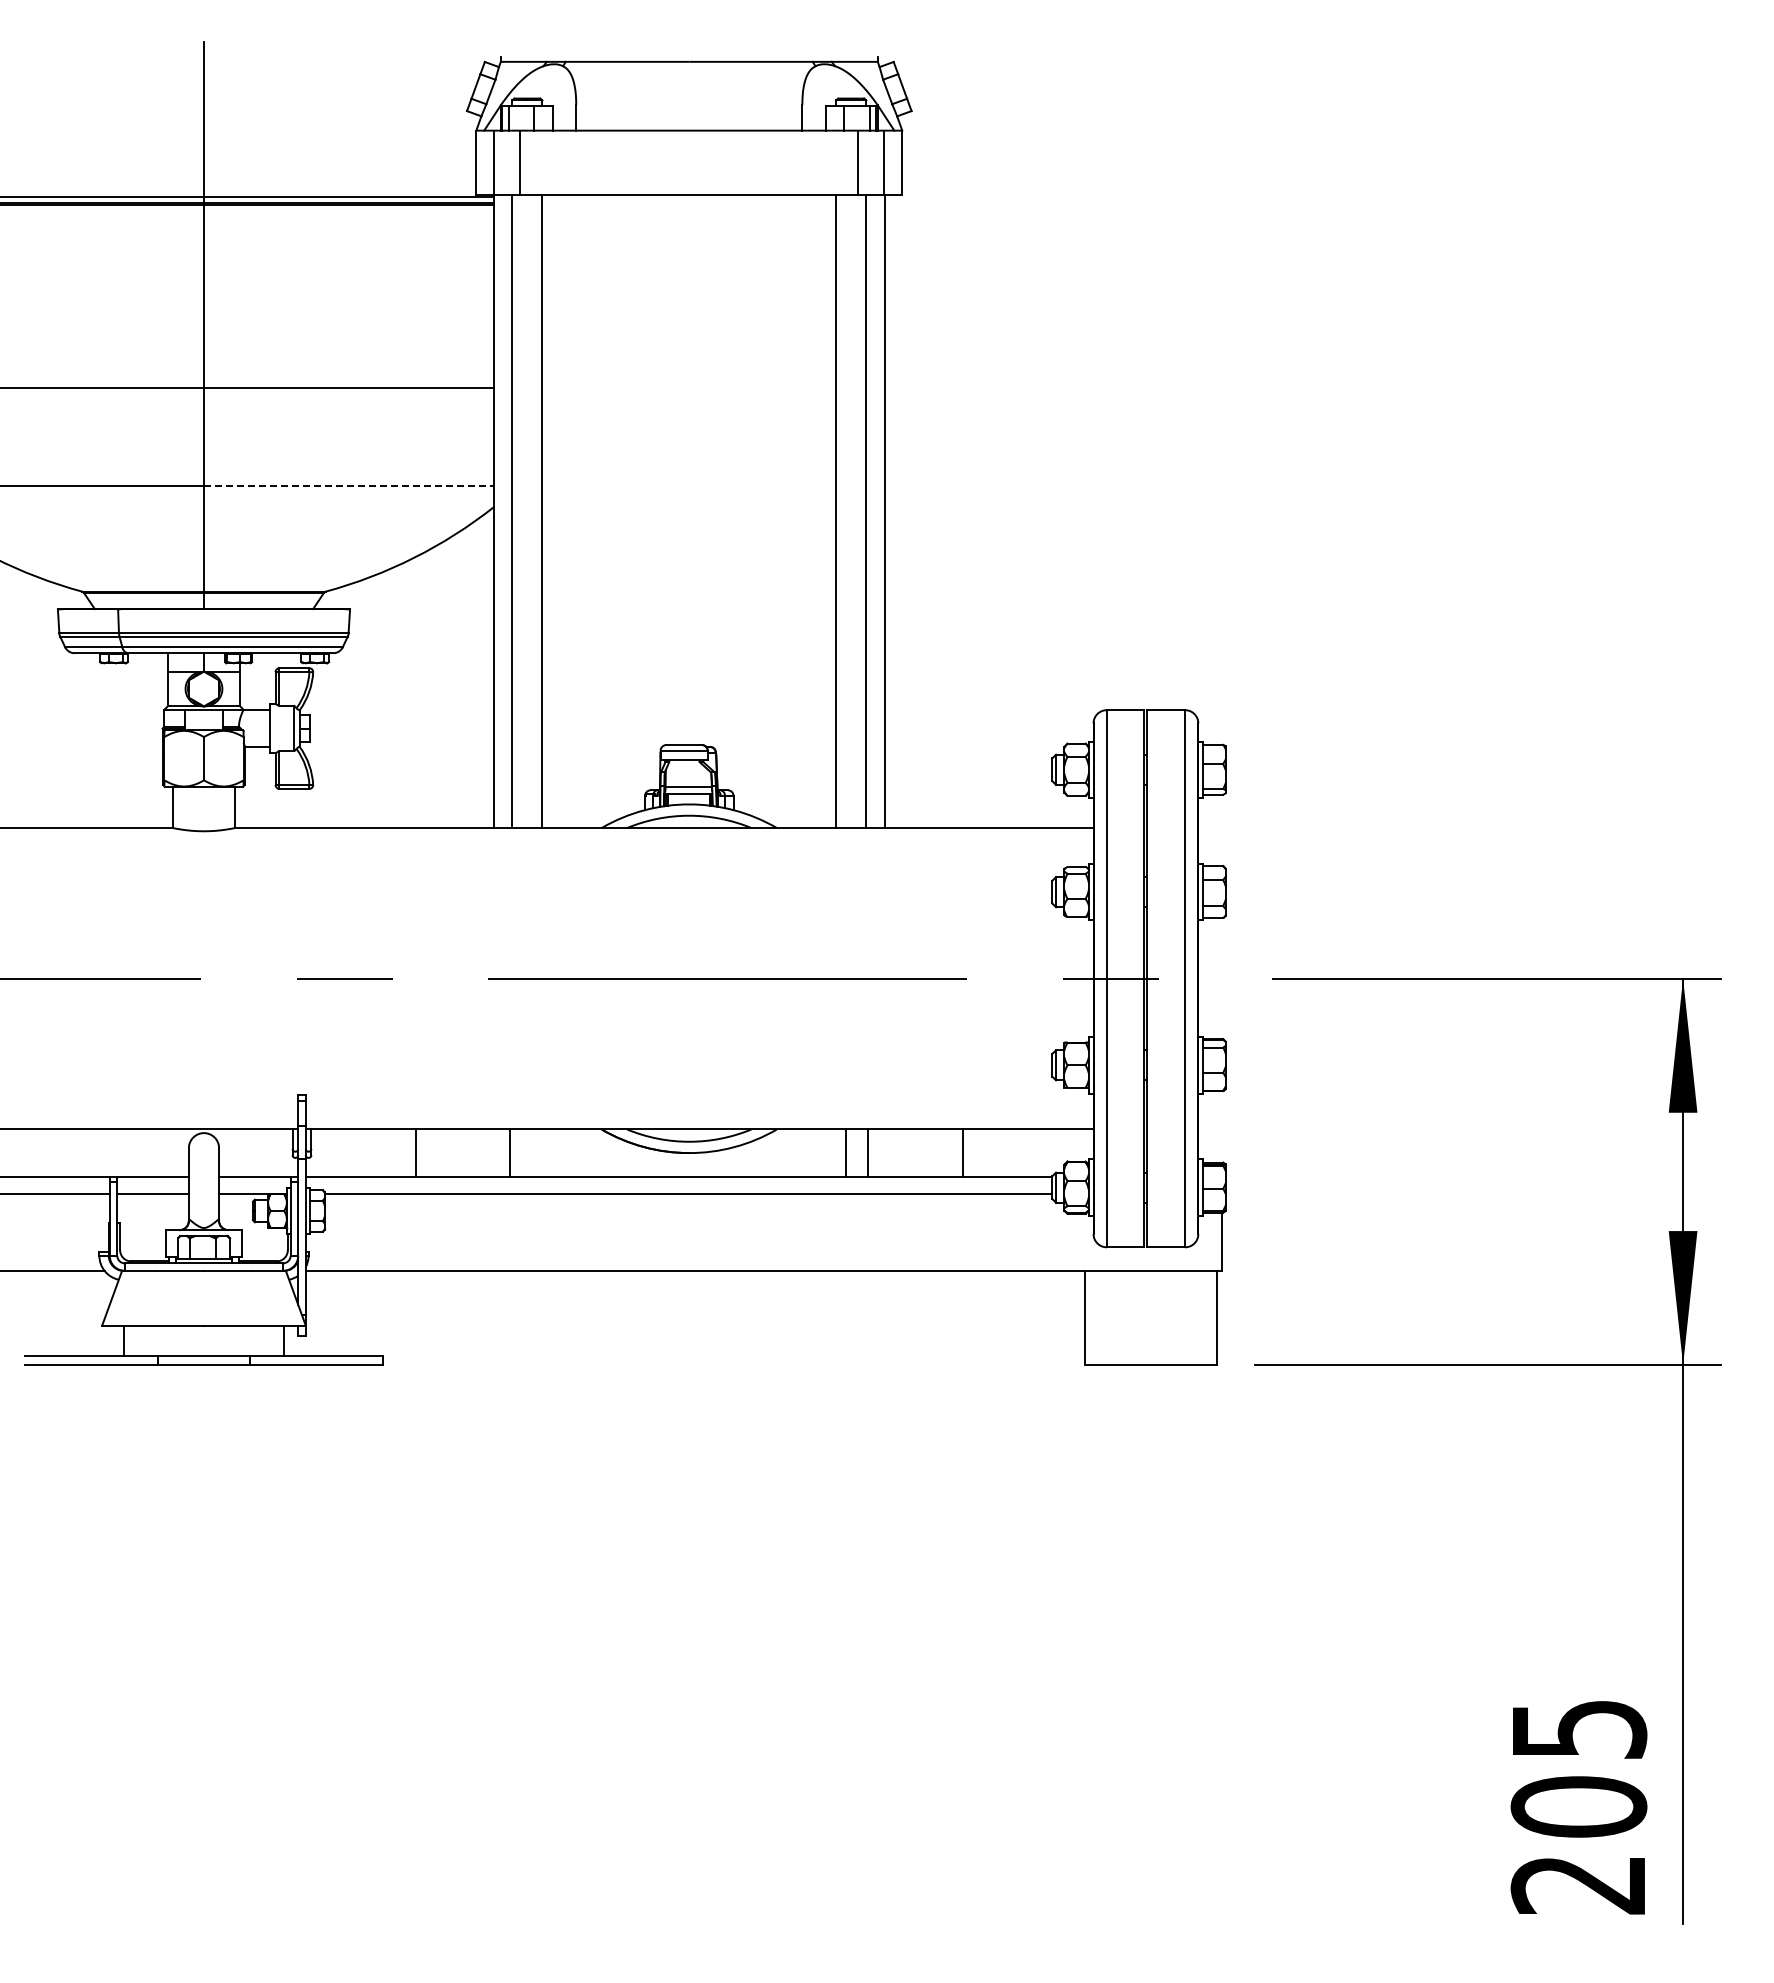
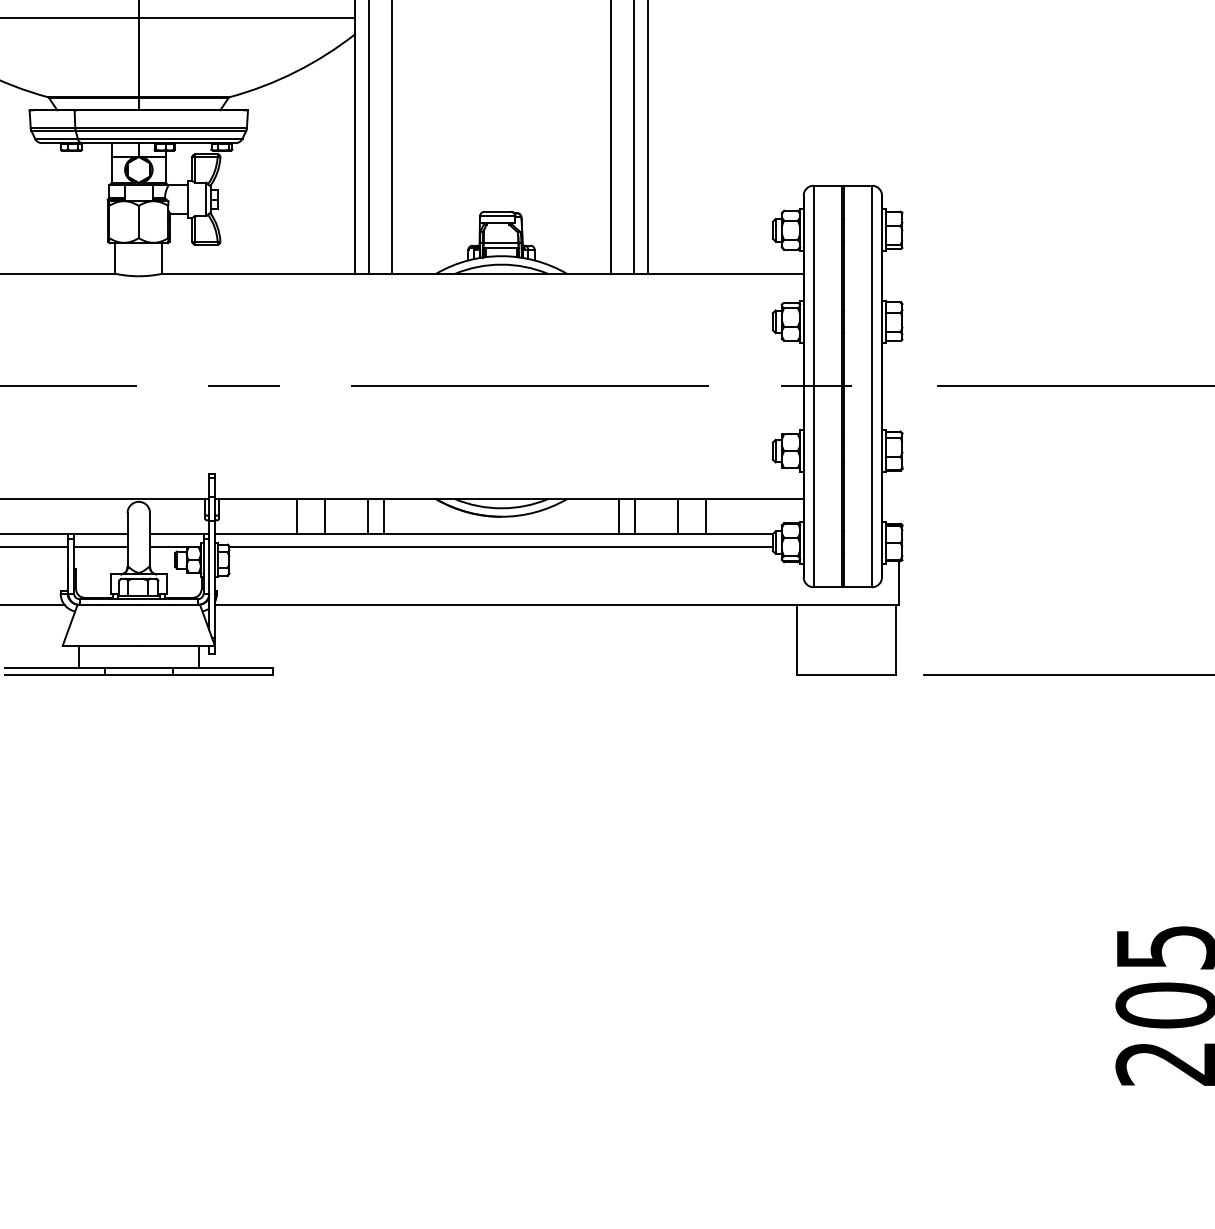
line: (348, 486) -> (246, 18), dashed -> solid
line: (453, 1152) -> (325, 516), added
line: (532, 1152) -> (384, 516), added
line: (924, 1152) -> (677, 516), added

